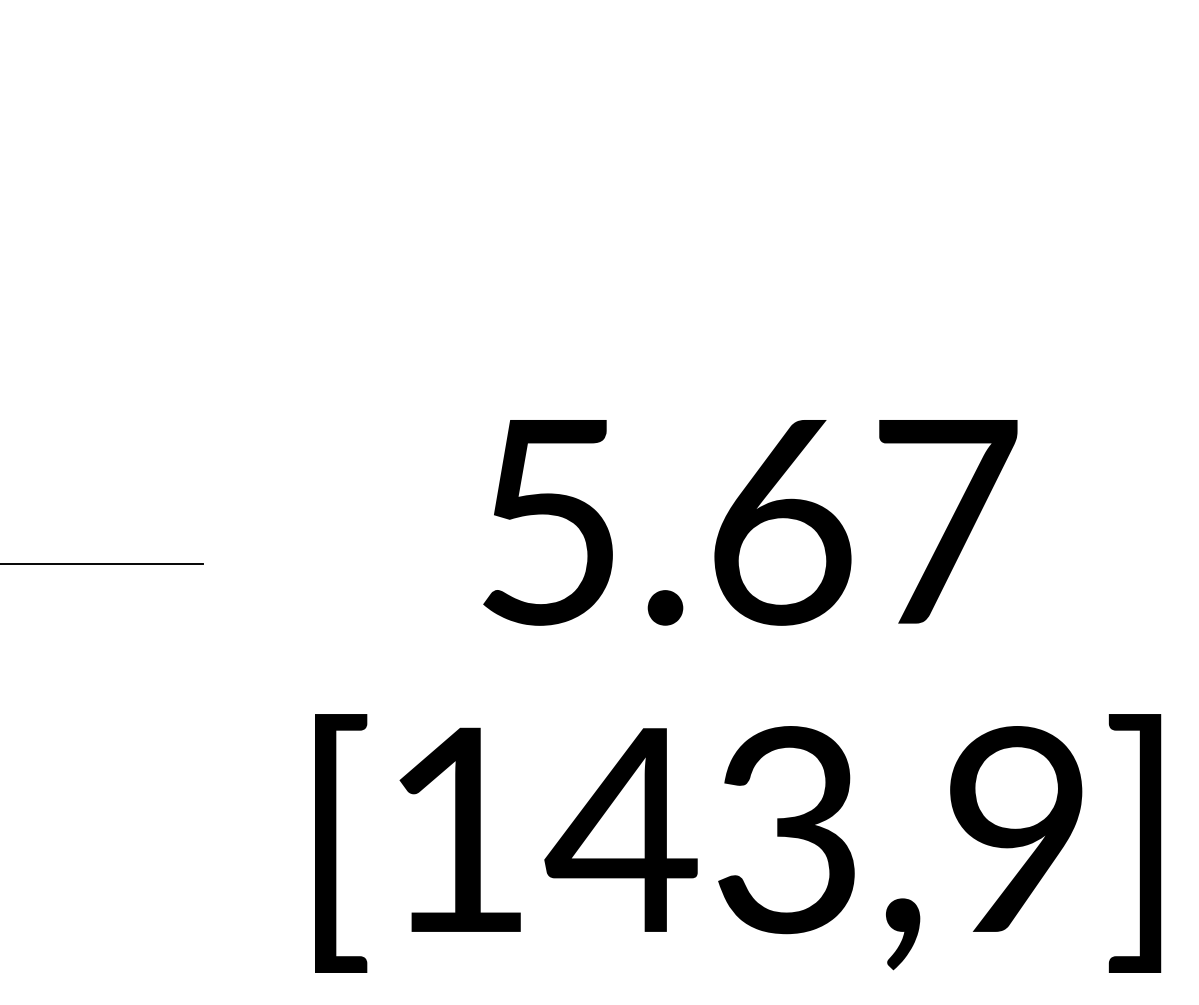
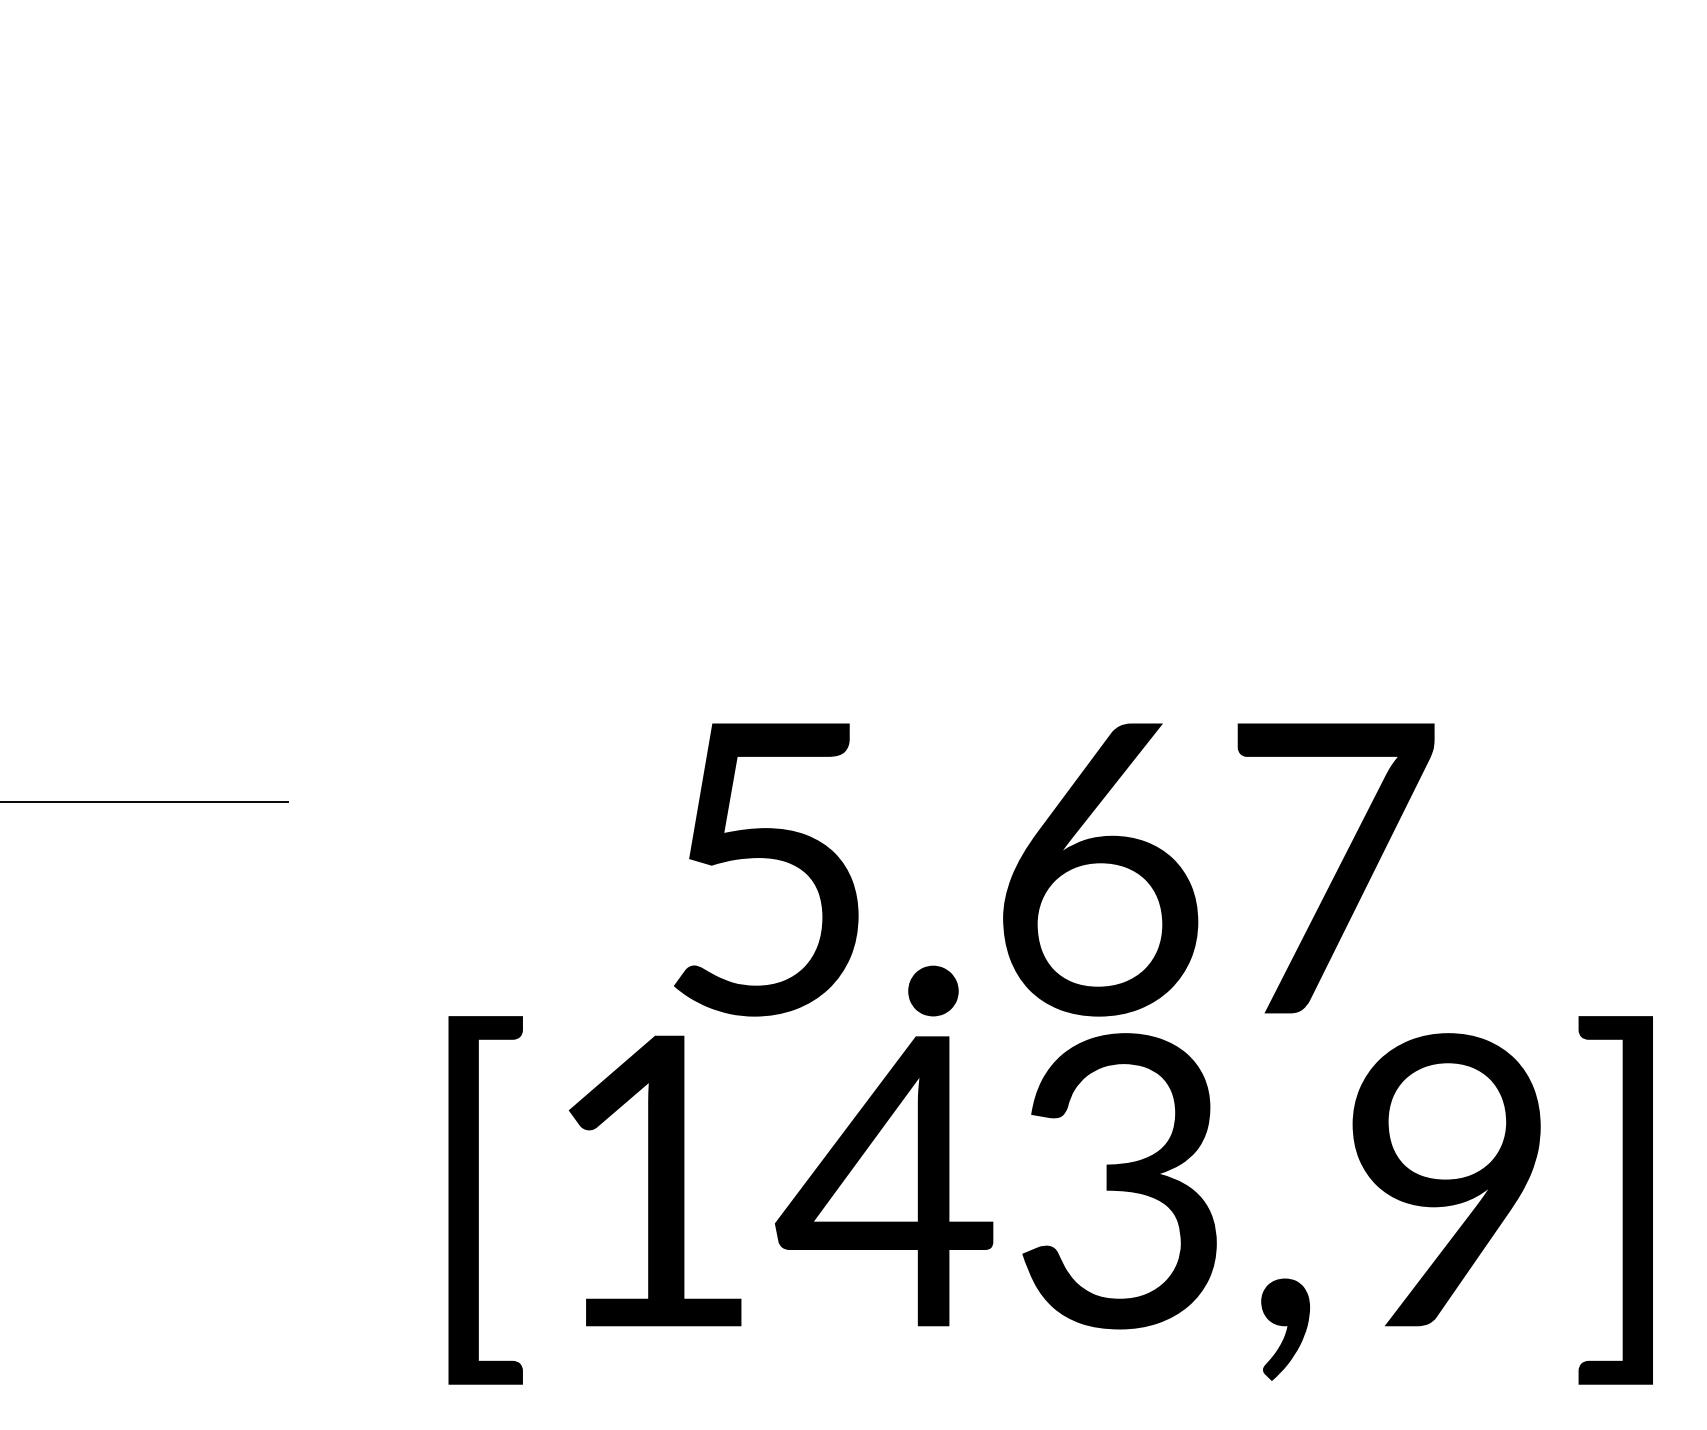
text: (750, 522) -> (1054, 869), moved

